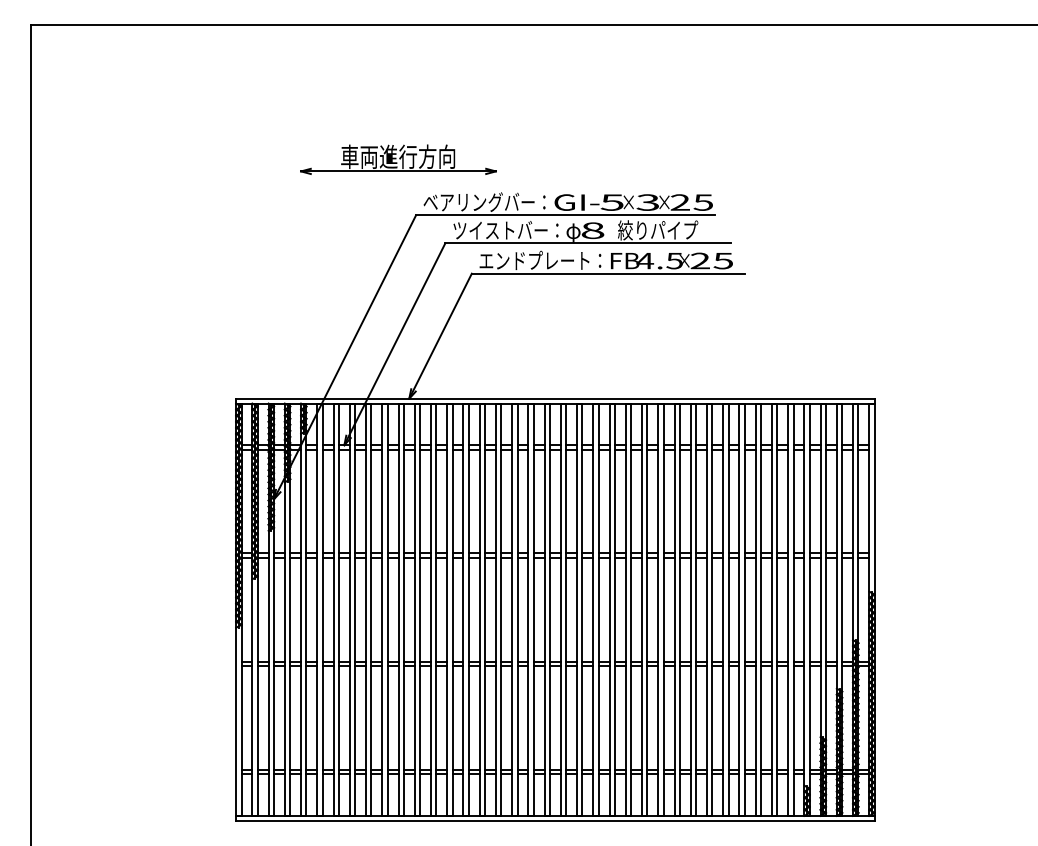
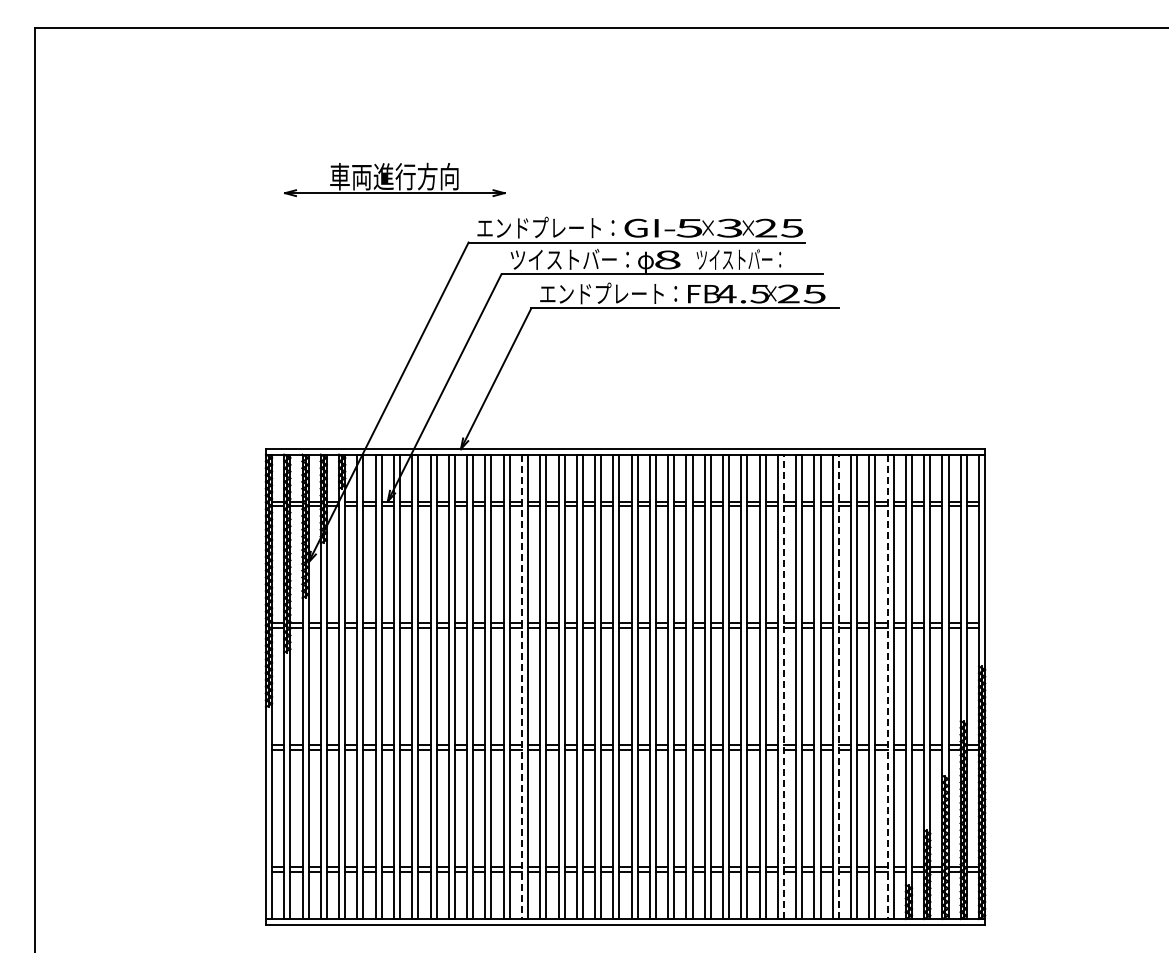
part: (398, 159) -> (394, 179), moved
text: (479, 201) -> (539, 227), ベアリングバー： -> エンドプレート：
text: (658, 230) -> (741, 259), 絞りパイプ -> ツイストバー：
line: (695, 609) -> (783, 686), solid -> dashed
line: (744, 609) -> (838, 686), solid -> dashed
line: (463, 610) -> (521, 687), solid -> dashed
line: (788, 610) -> (887, 687), solid -> dashed

